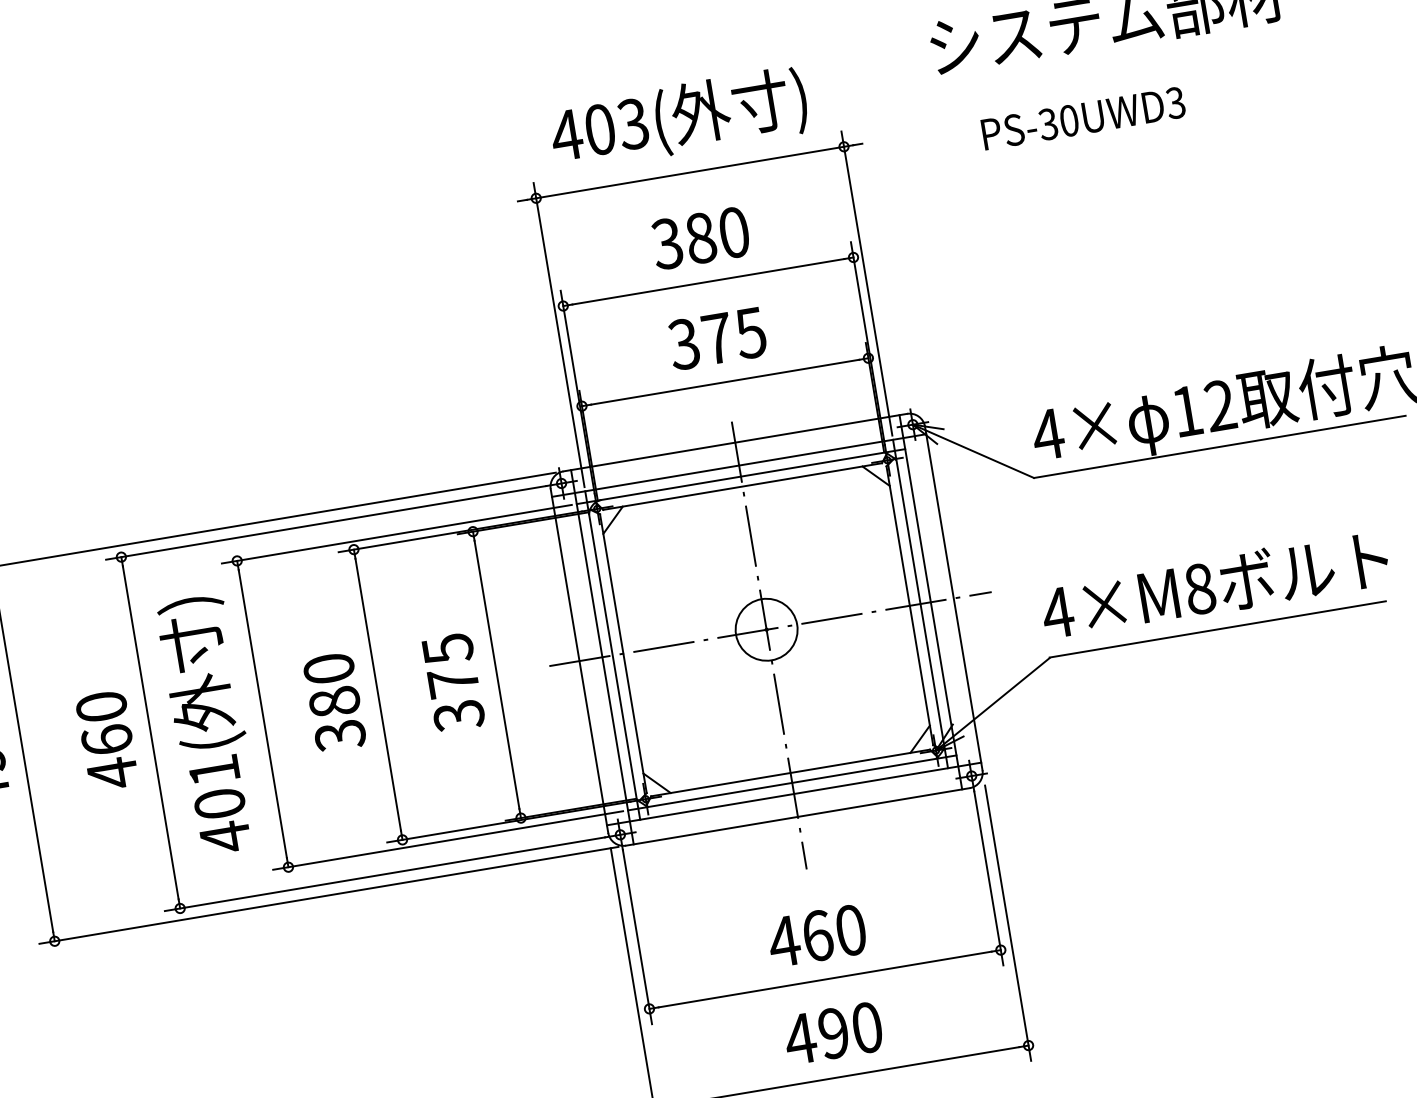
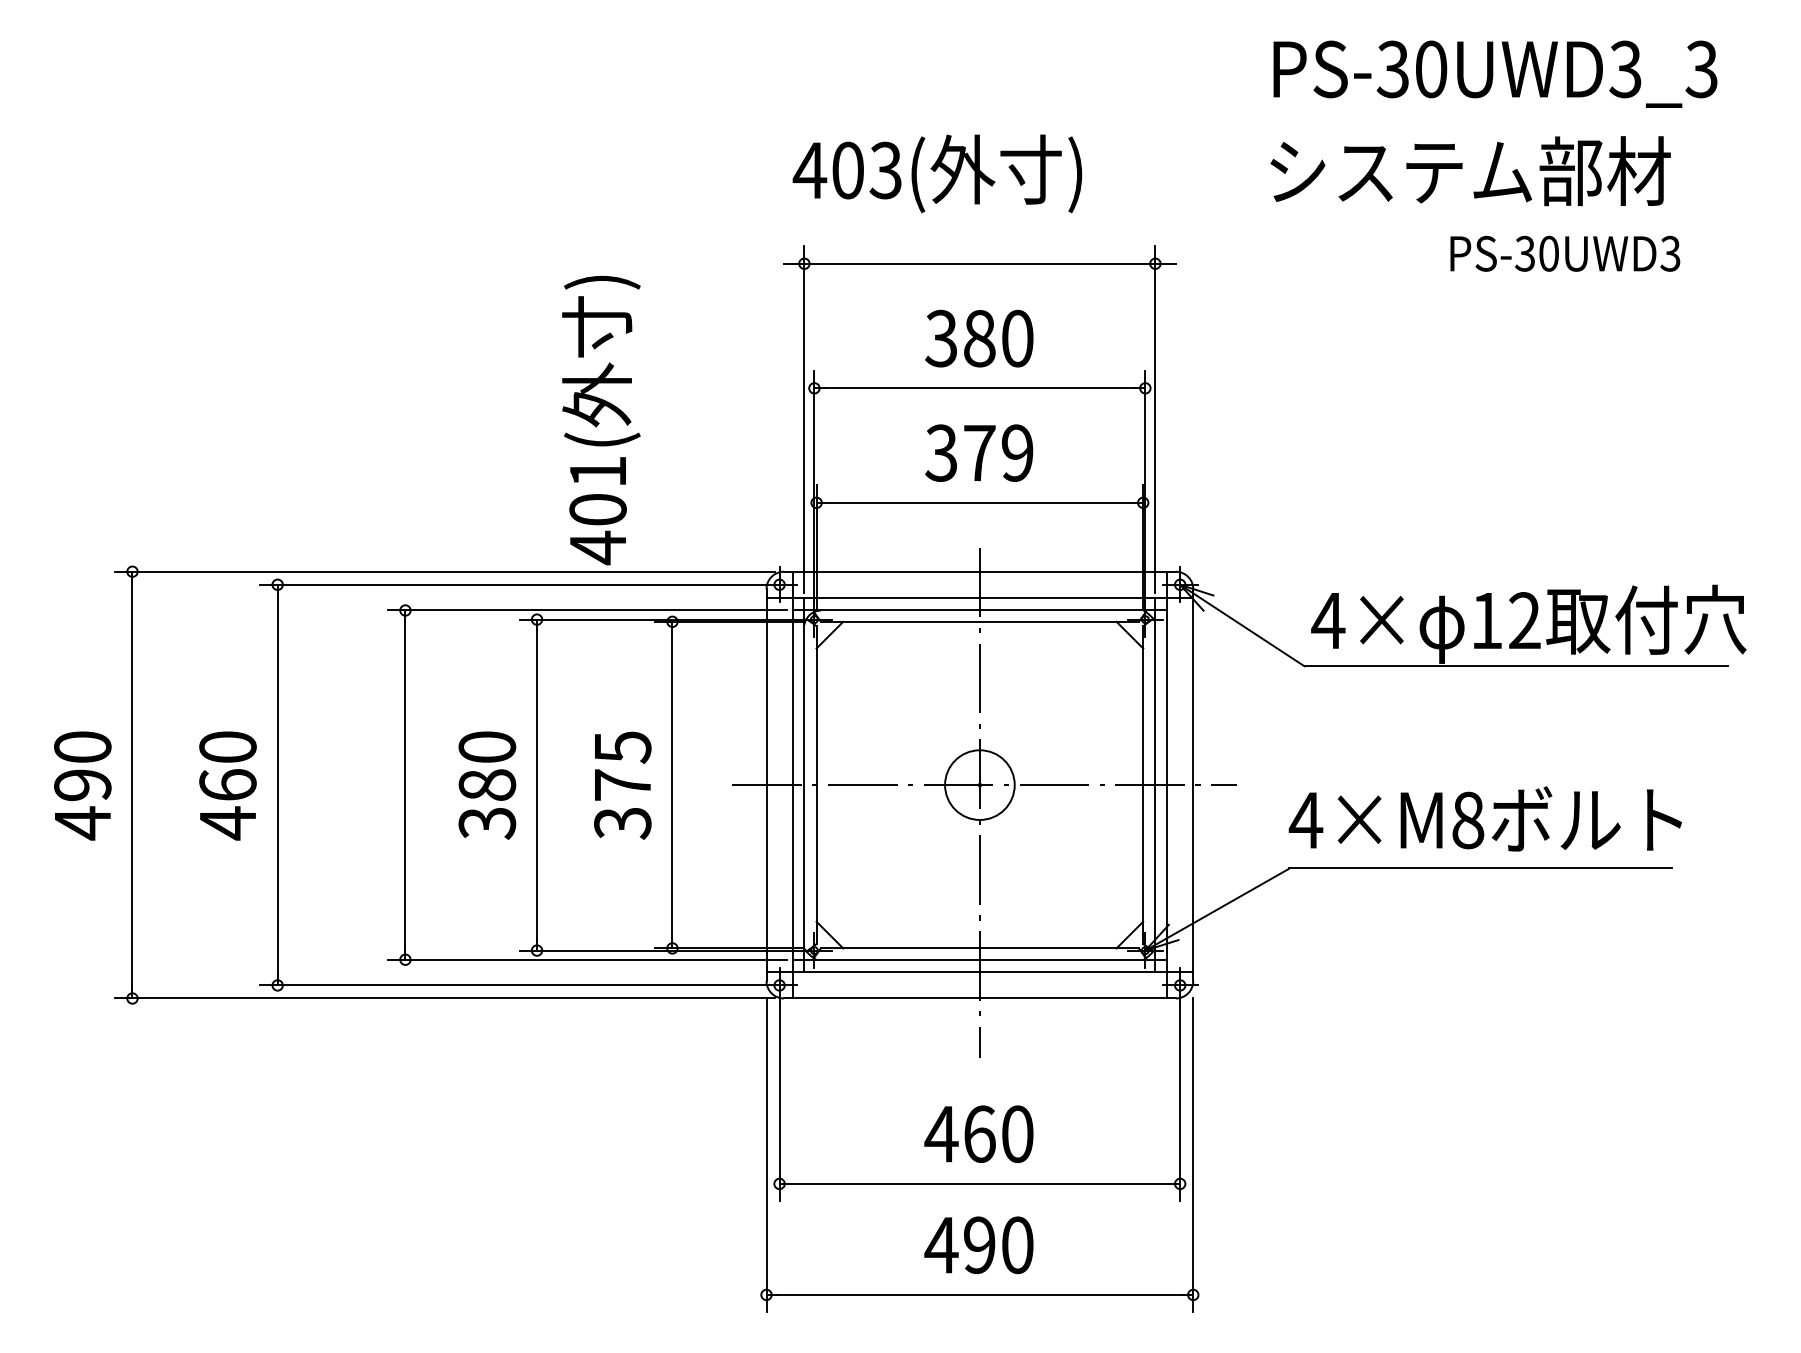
text: (1083, 118) -> (1565, 253), moved
text: (679, 119) -> (937, 173), moved
text: (750, 332) -> (1017, 452), 375 -> 379
text: (209, 725) -> (601, 420), moved

